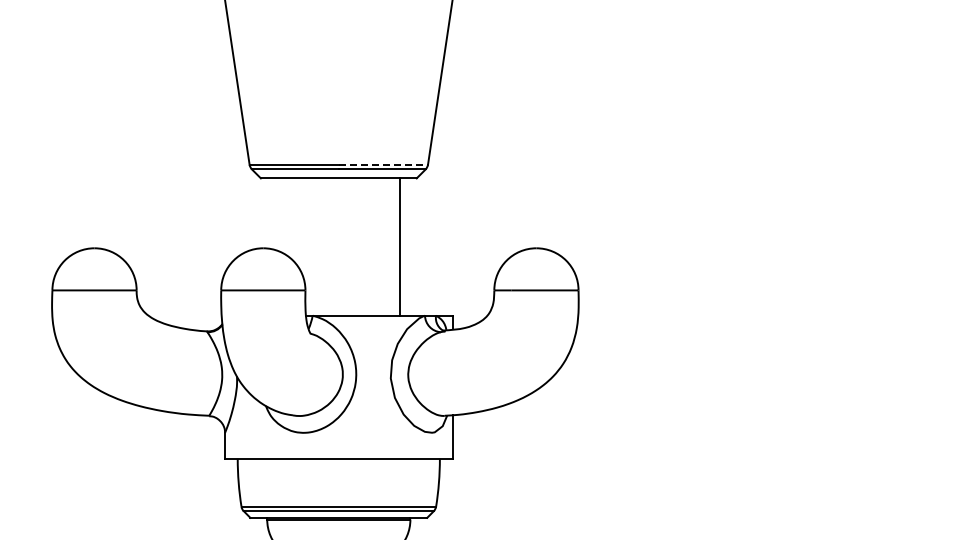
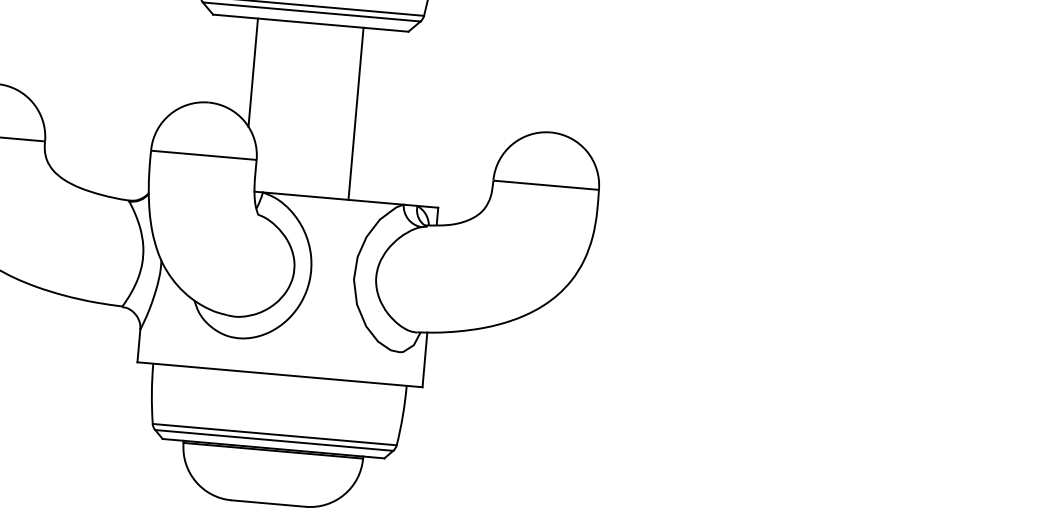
line: (383, 164) -> (368, 10), dashed -> solid
line: (296, 221) -> (252, 72), added
line: (399, 246) -> (355, 113), moved

